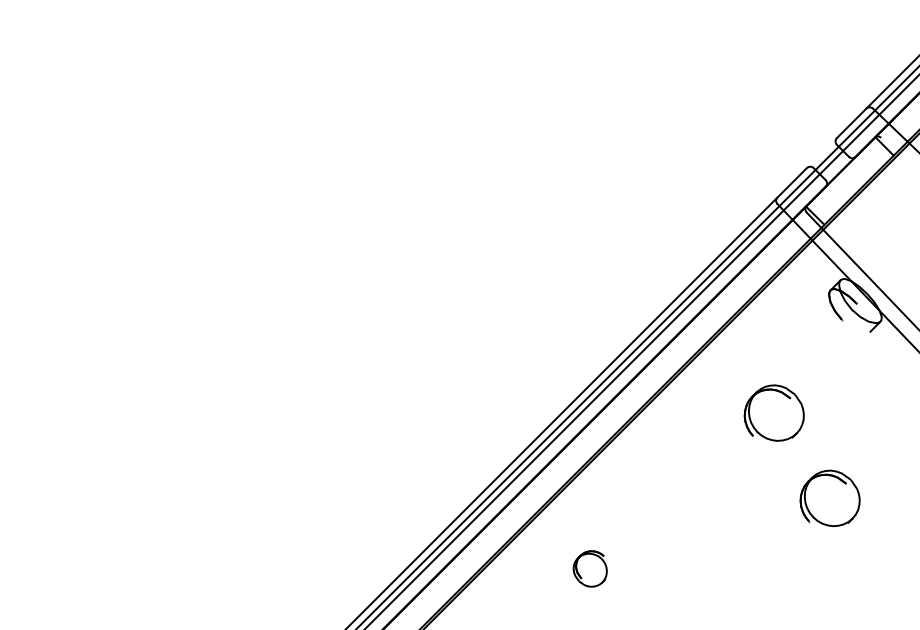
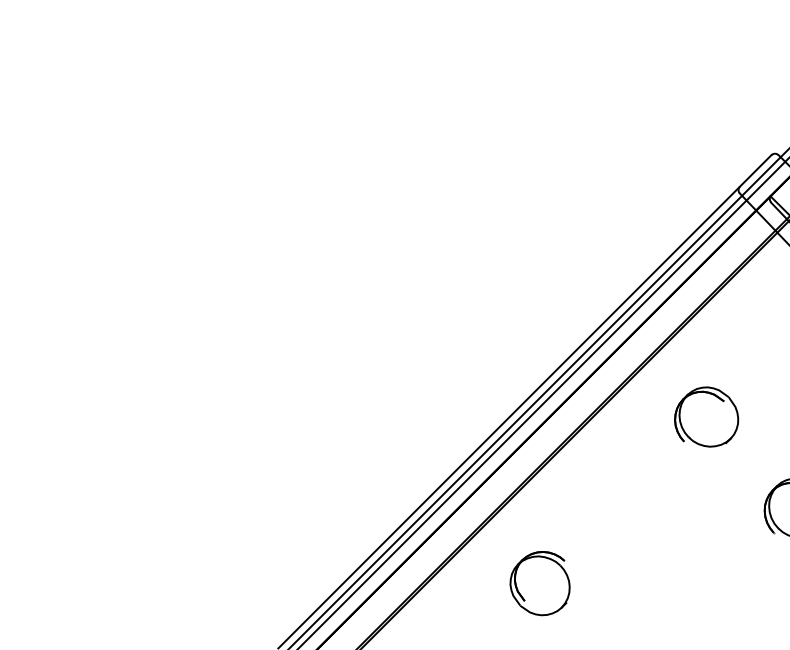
part: (773, 412) -> (705, 416), moved
part: (589, 568) -> (539, 583), size x1.67

